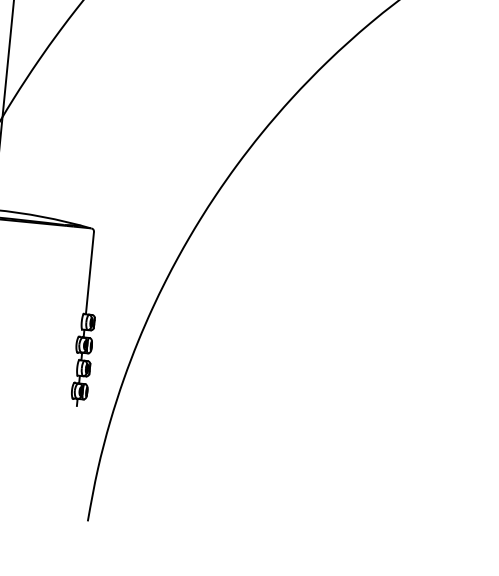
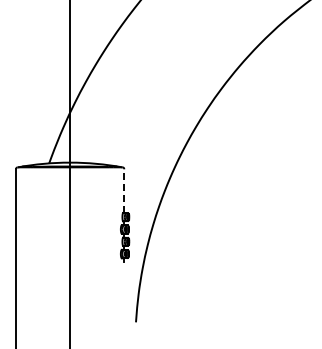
line: (90, 273) -> (124, 191), solid -> dashed

